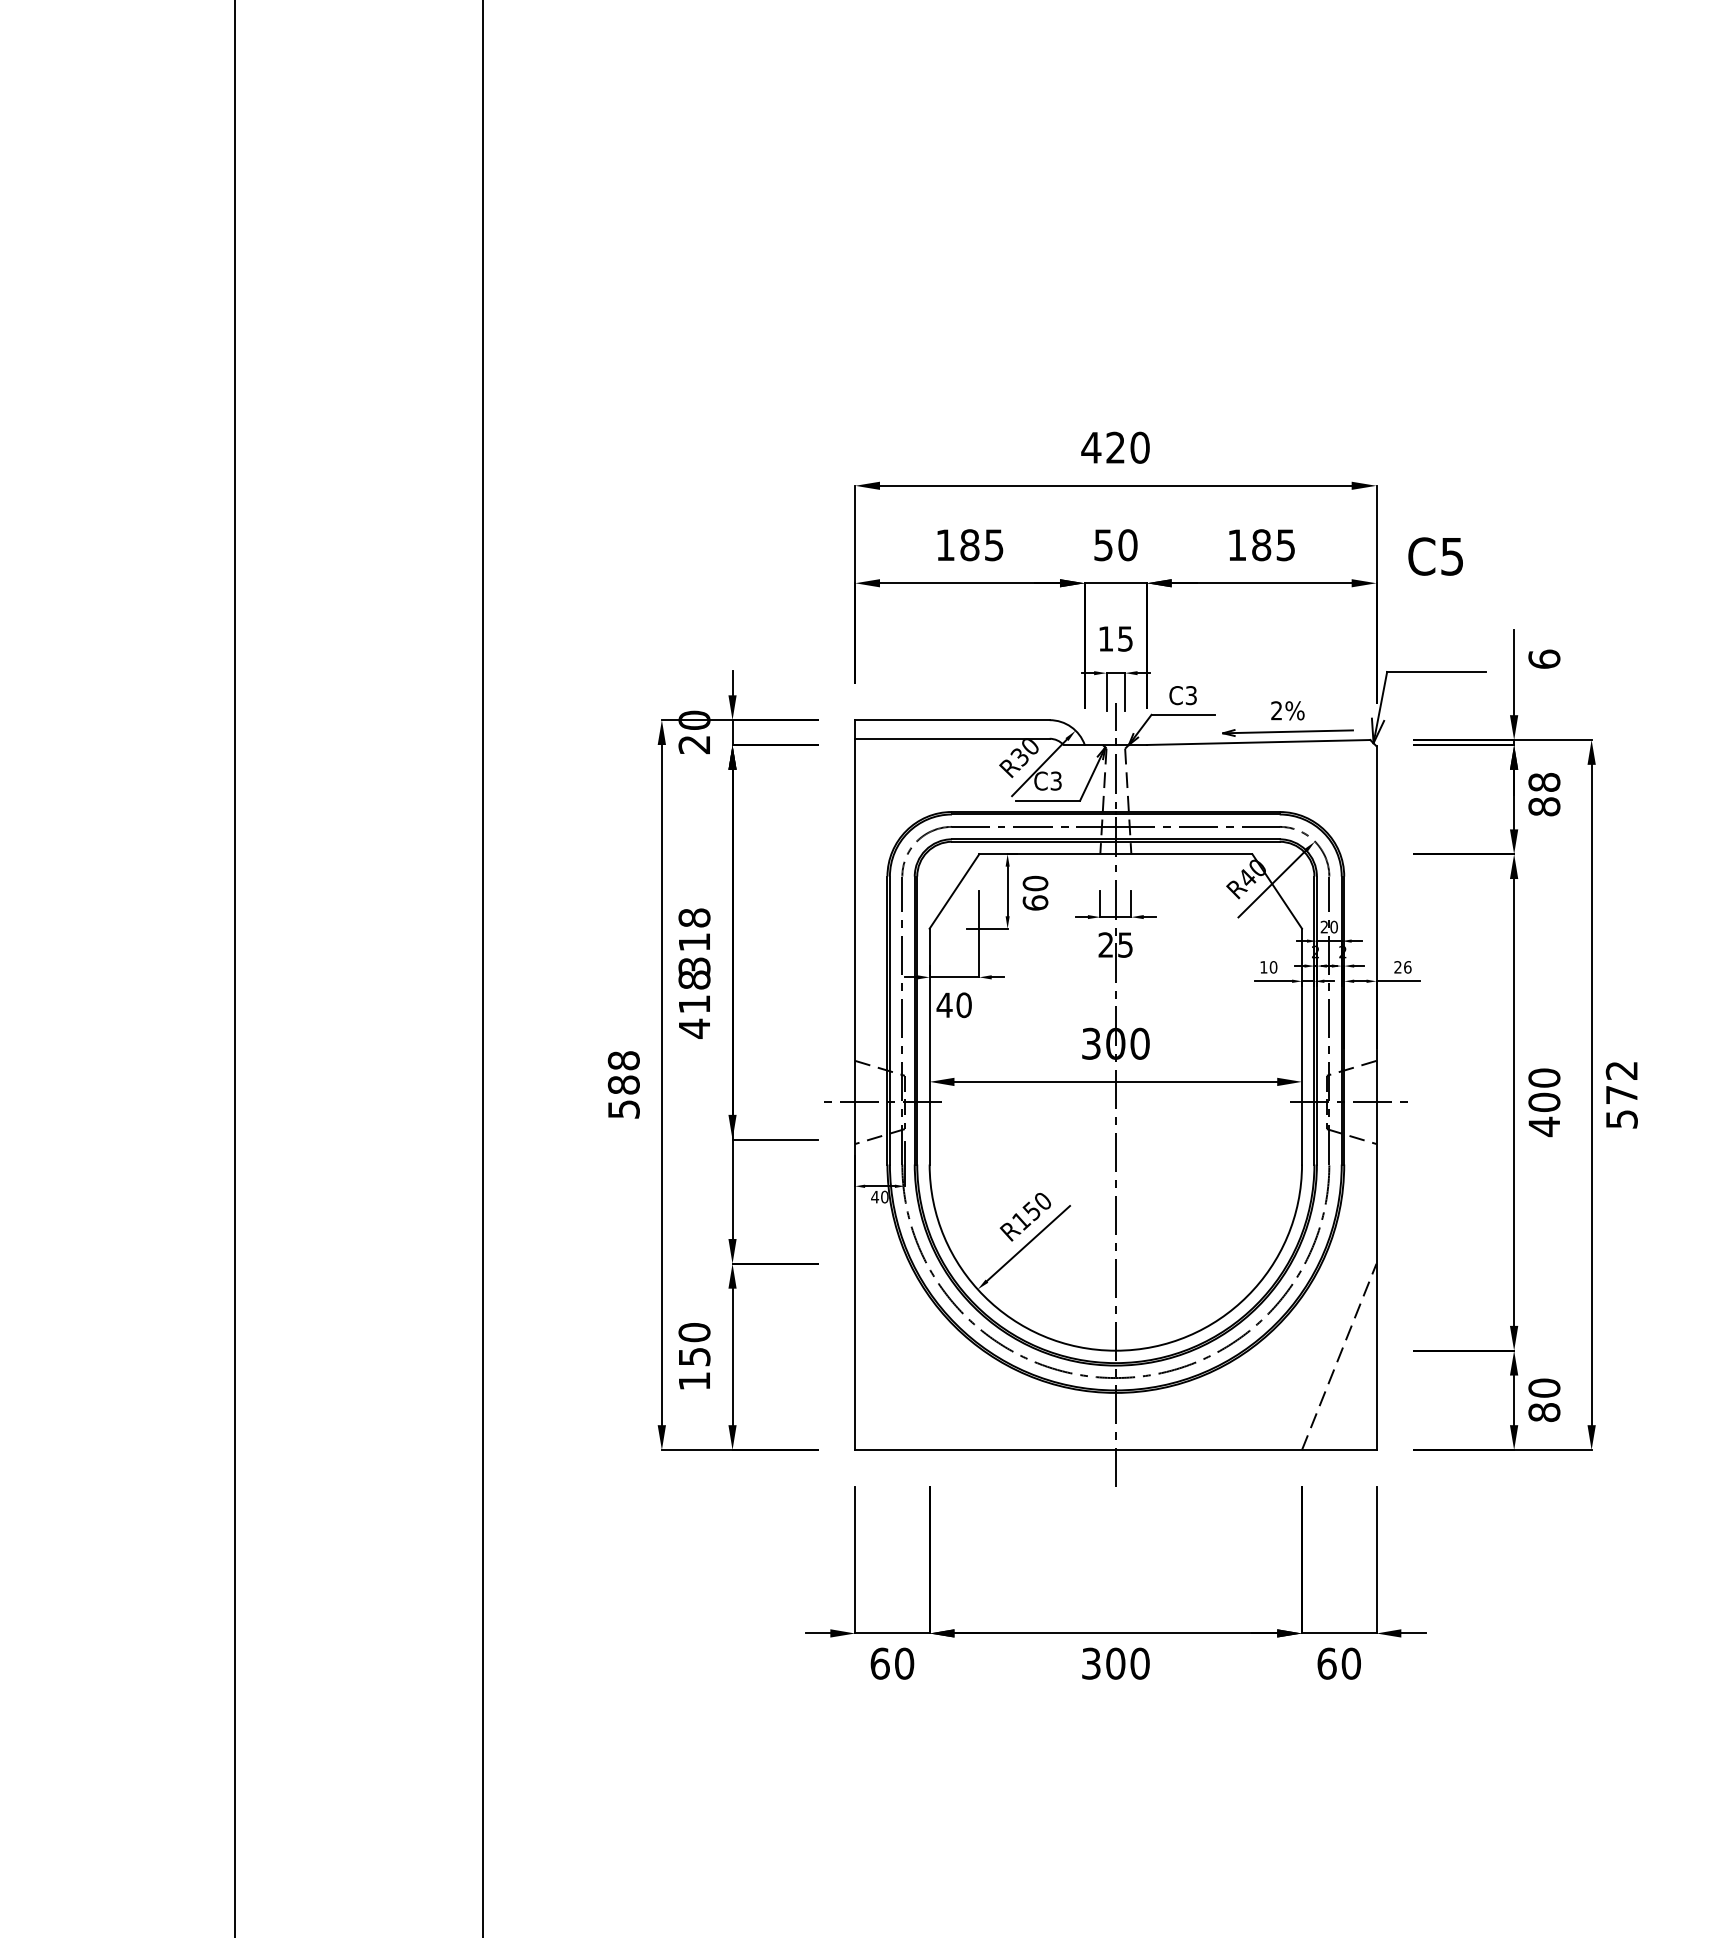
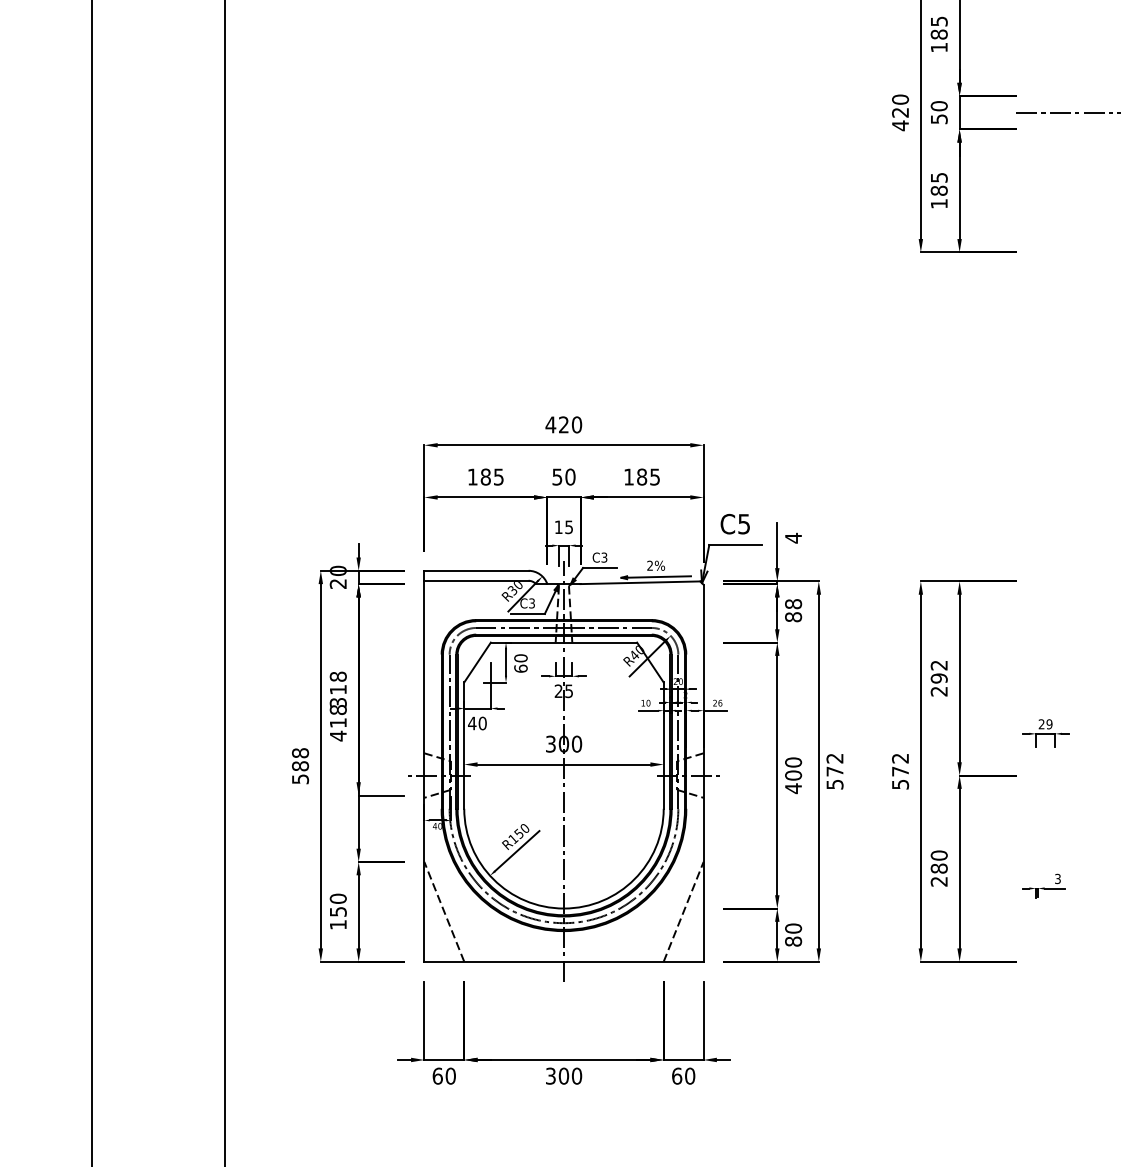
text: (1434, 555) -> (734, 523), moved
text: (1544, 657) -> (793, 537), 6 -> 4
line: (892, 1356) -> (444, 911), added

